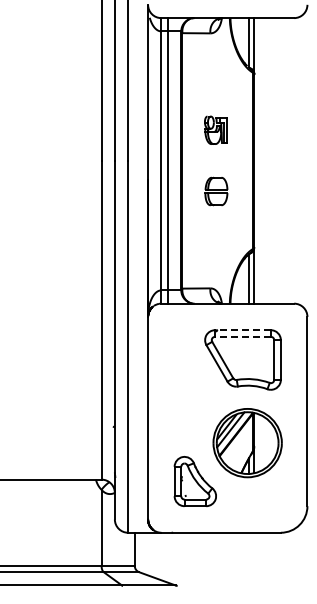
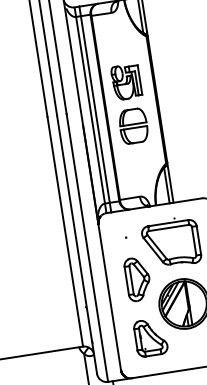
part: (215, 130) -> (126, 82), size x1.67
part: (216, 191) -> (133, 126), size x1.67
line: (243, 330) -> (168, 223), dashed -> solid
line: (243, 336) -> (169, 227), dashed -> solid
part: (189, 399) -> (137, 279), added

